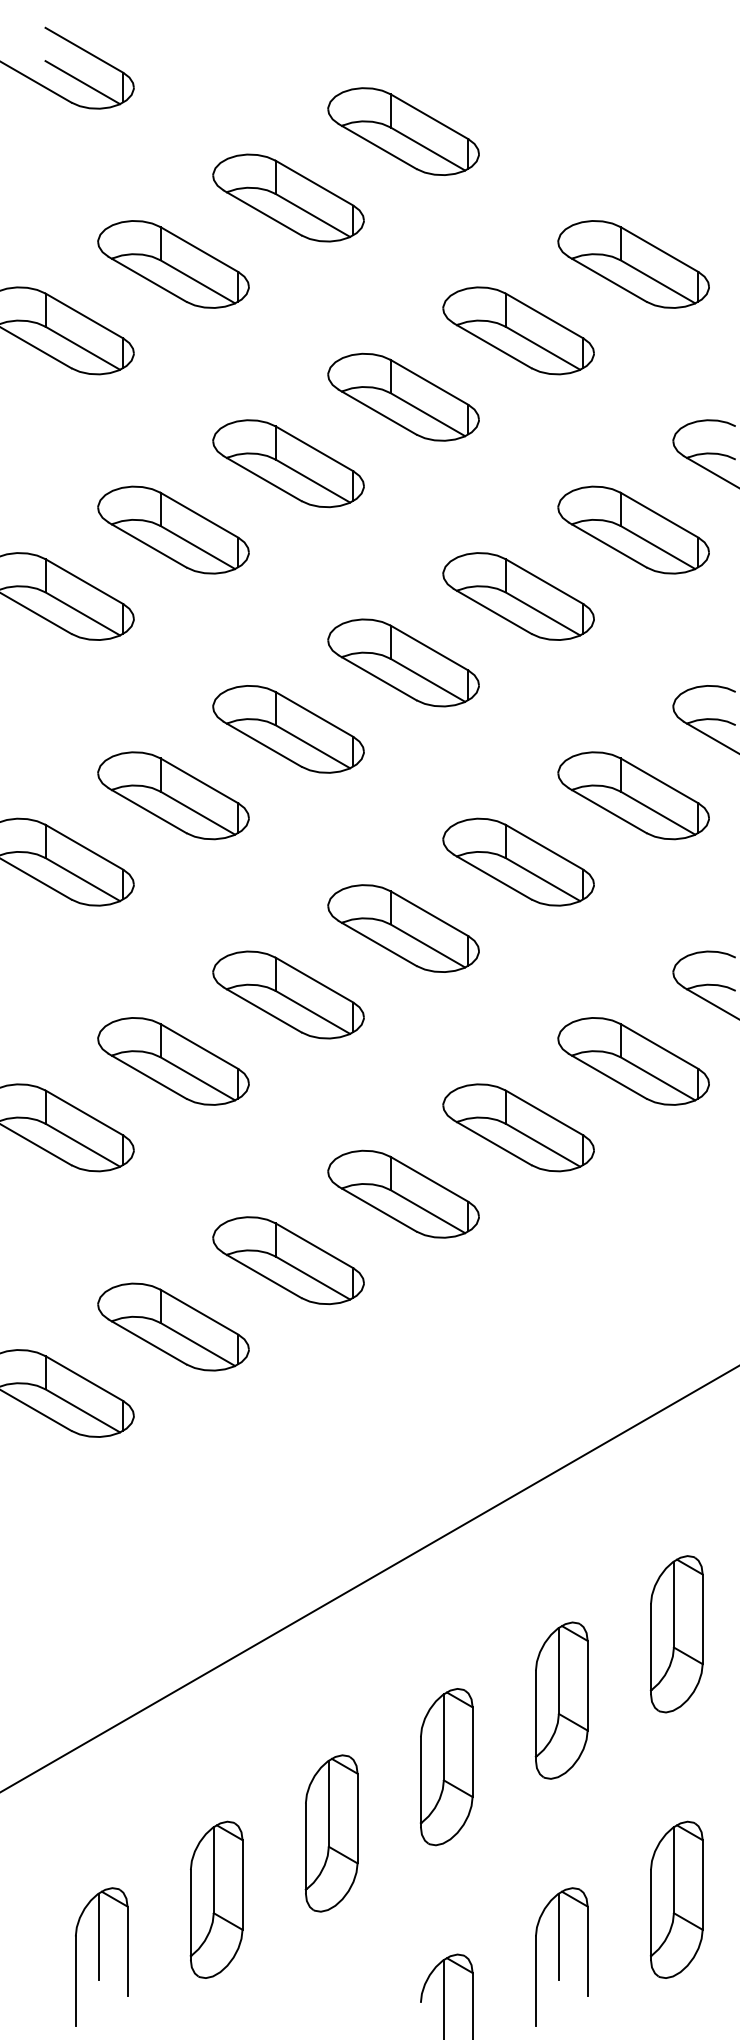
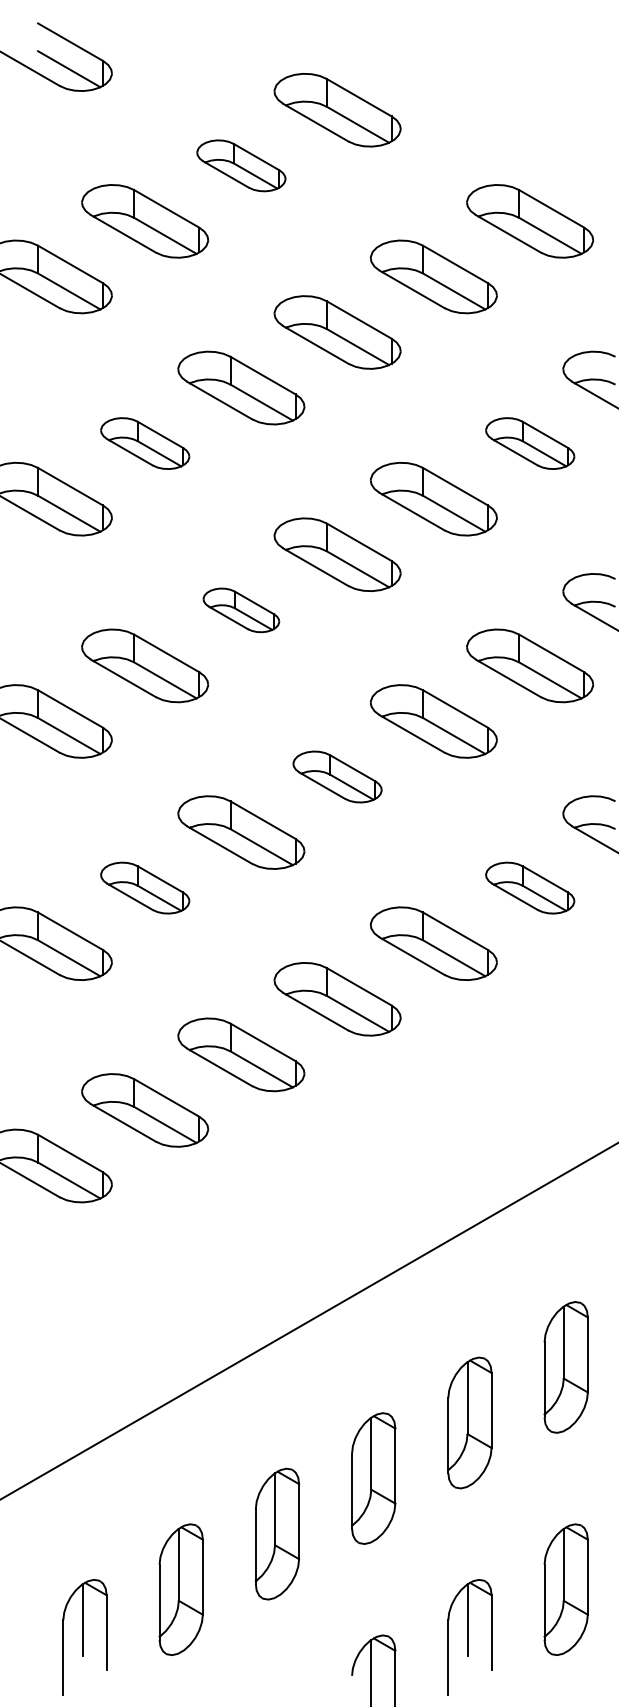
part: (288, 197) -> (241, 165), size x0.7
part: (173, 529) -> (145, 443), size x0.7
part: (634, 529) -> (530, 443), size x0.7
part: (288, 729) -> (241, 610), size x0.6
part: (403, 927) -> (337, 776), size x0.7
part: (173, 1060) -> (145, 887), size x0.7
part: (634, 1060) -> (530, 887), size x0.7

